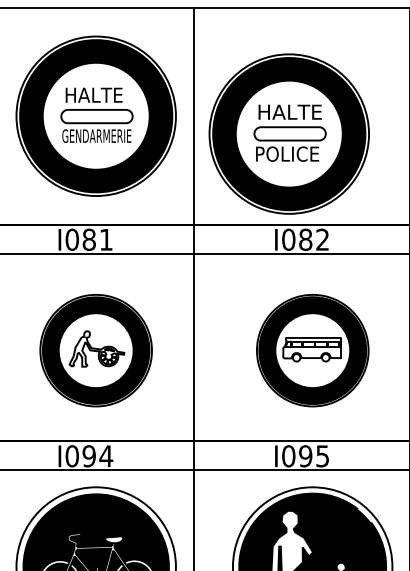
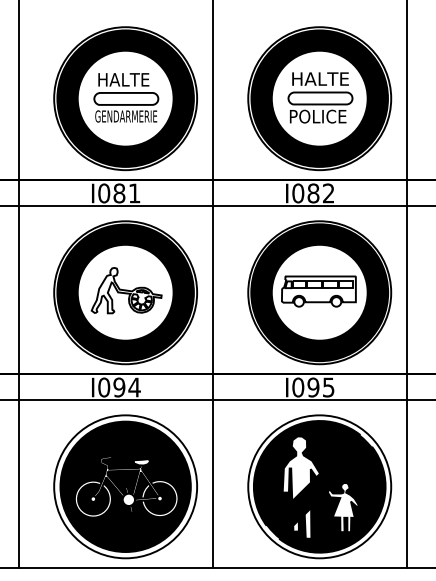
part: (96, 116) -> (125, 98), moved
part: (289, 133) -> (319, 98), moved
part: (96, 350) -> (125, 292), size x1.43
part: (312, 350) -> (319, 292), size x1.43

